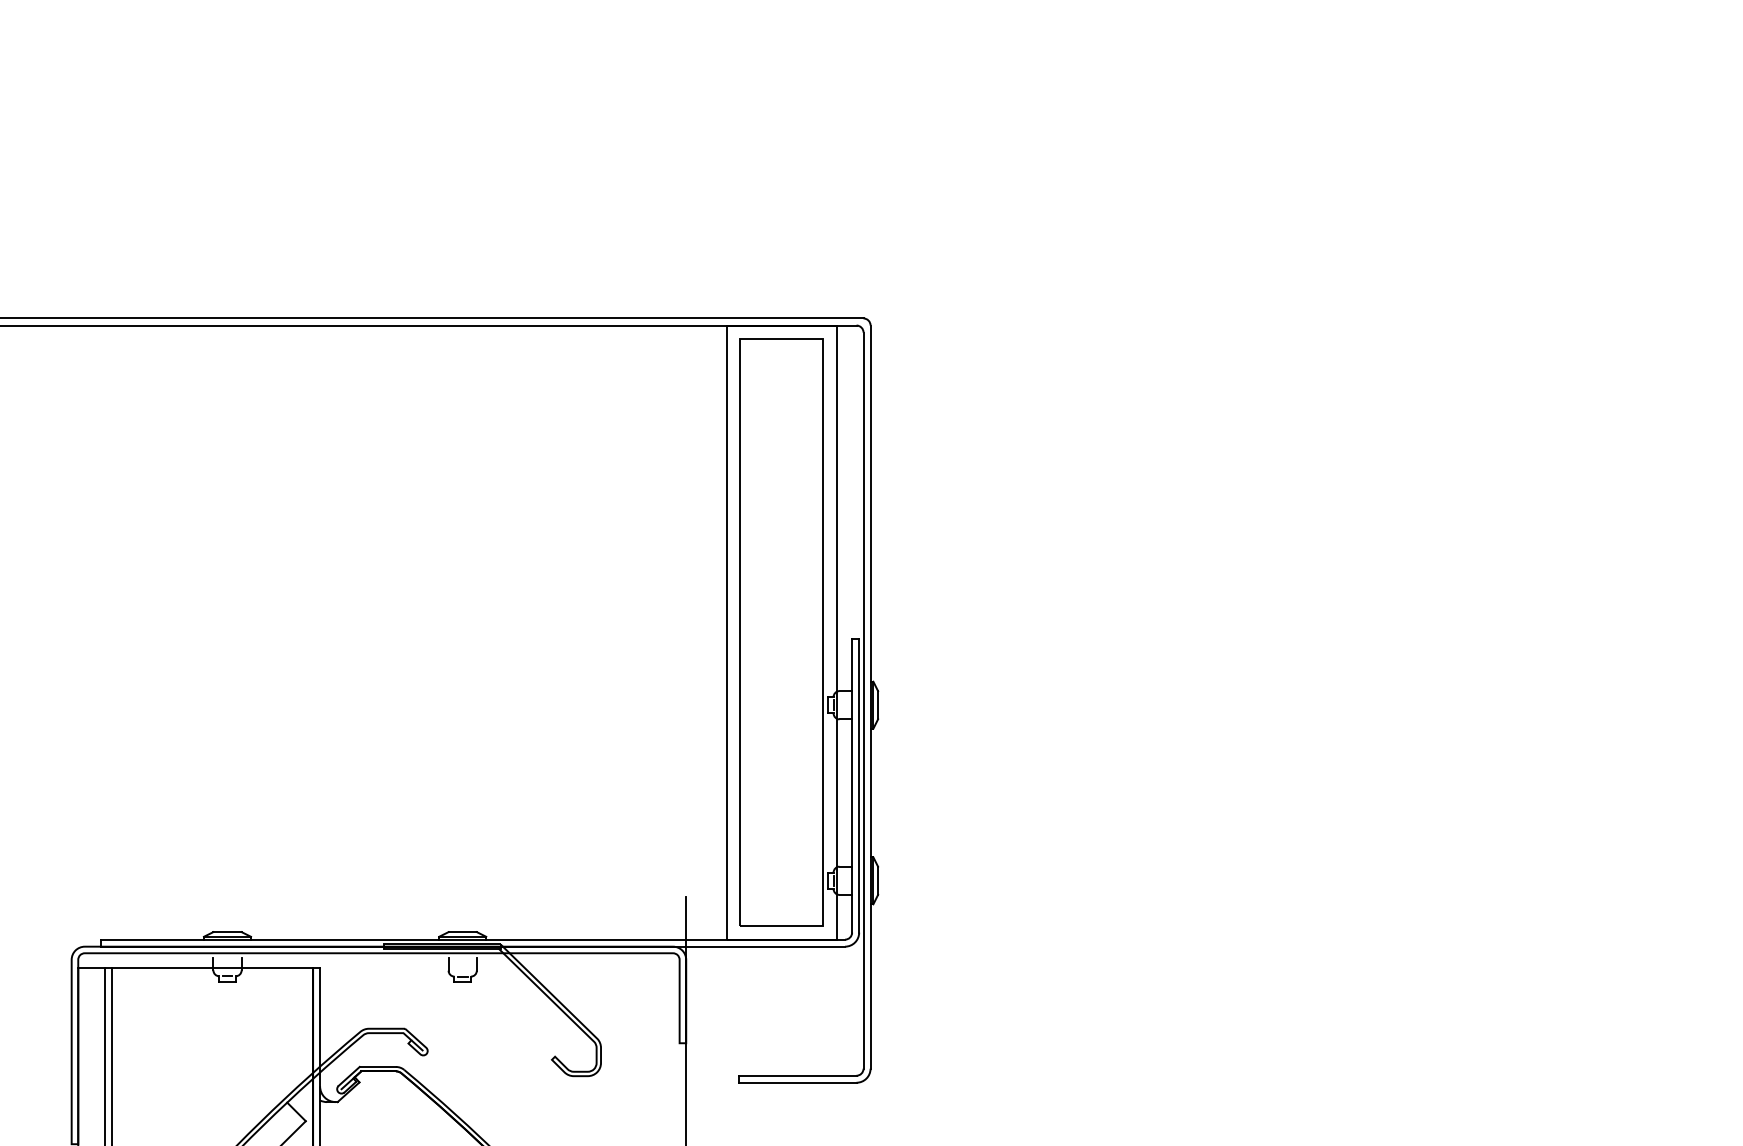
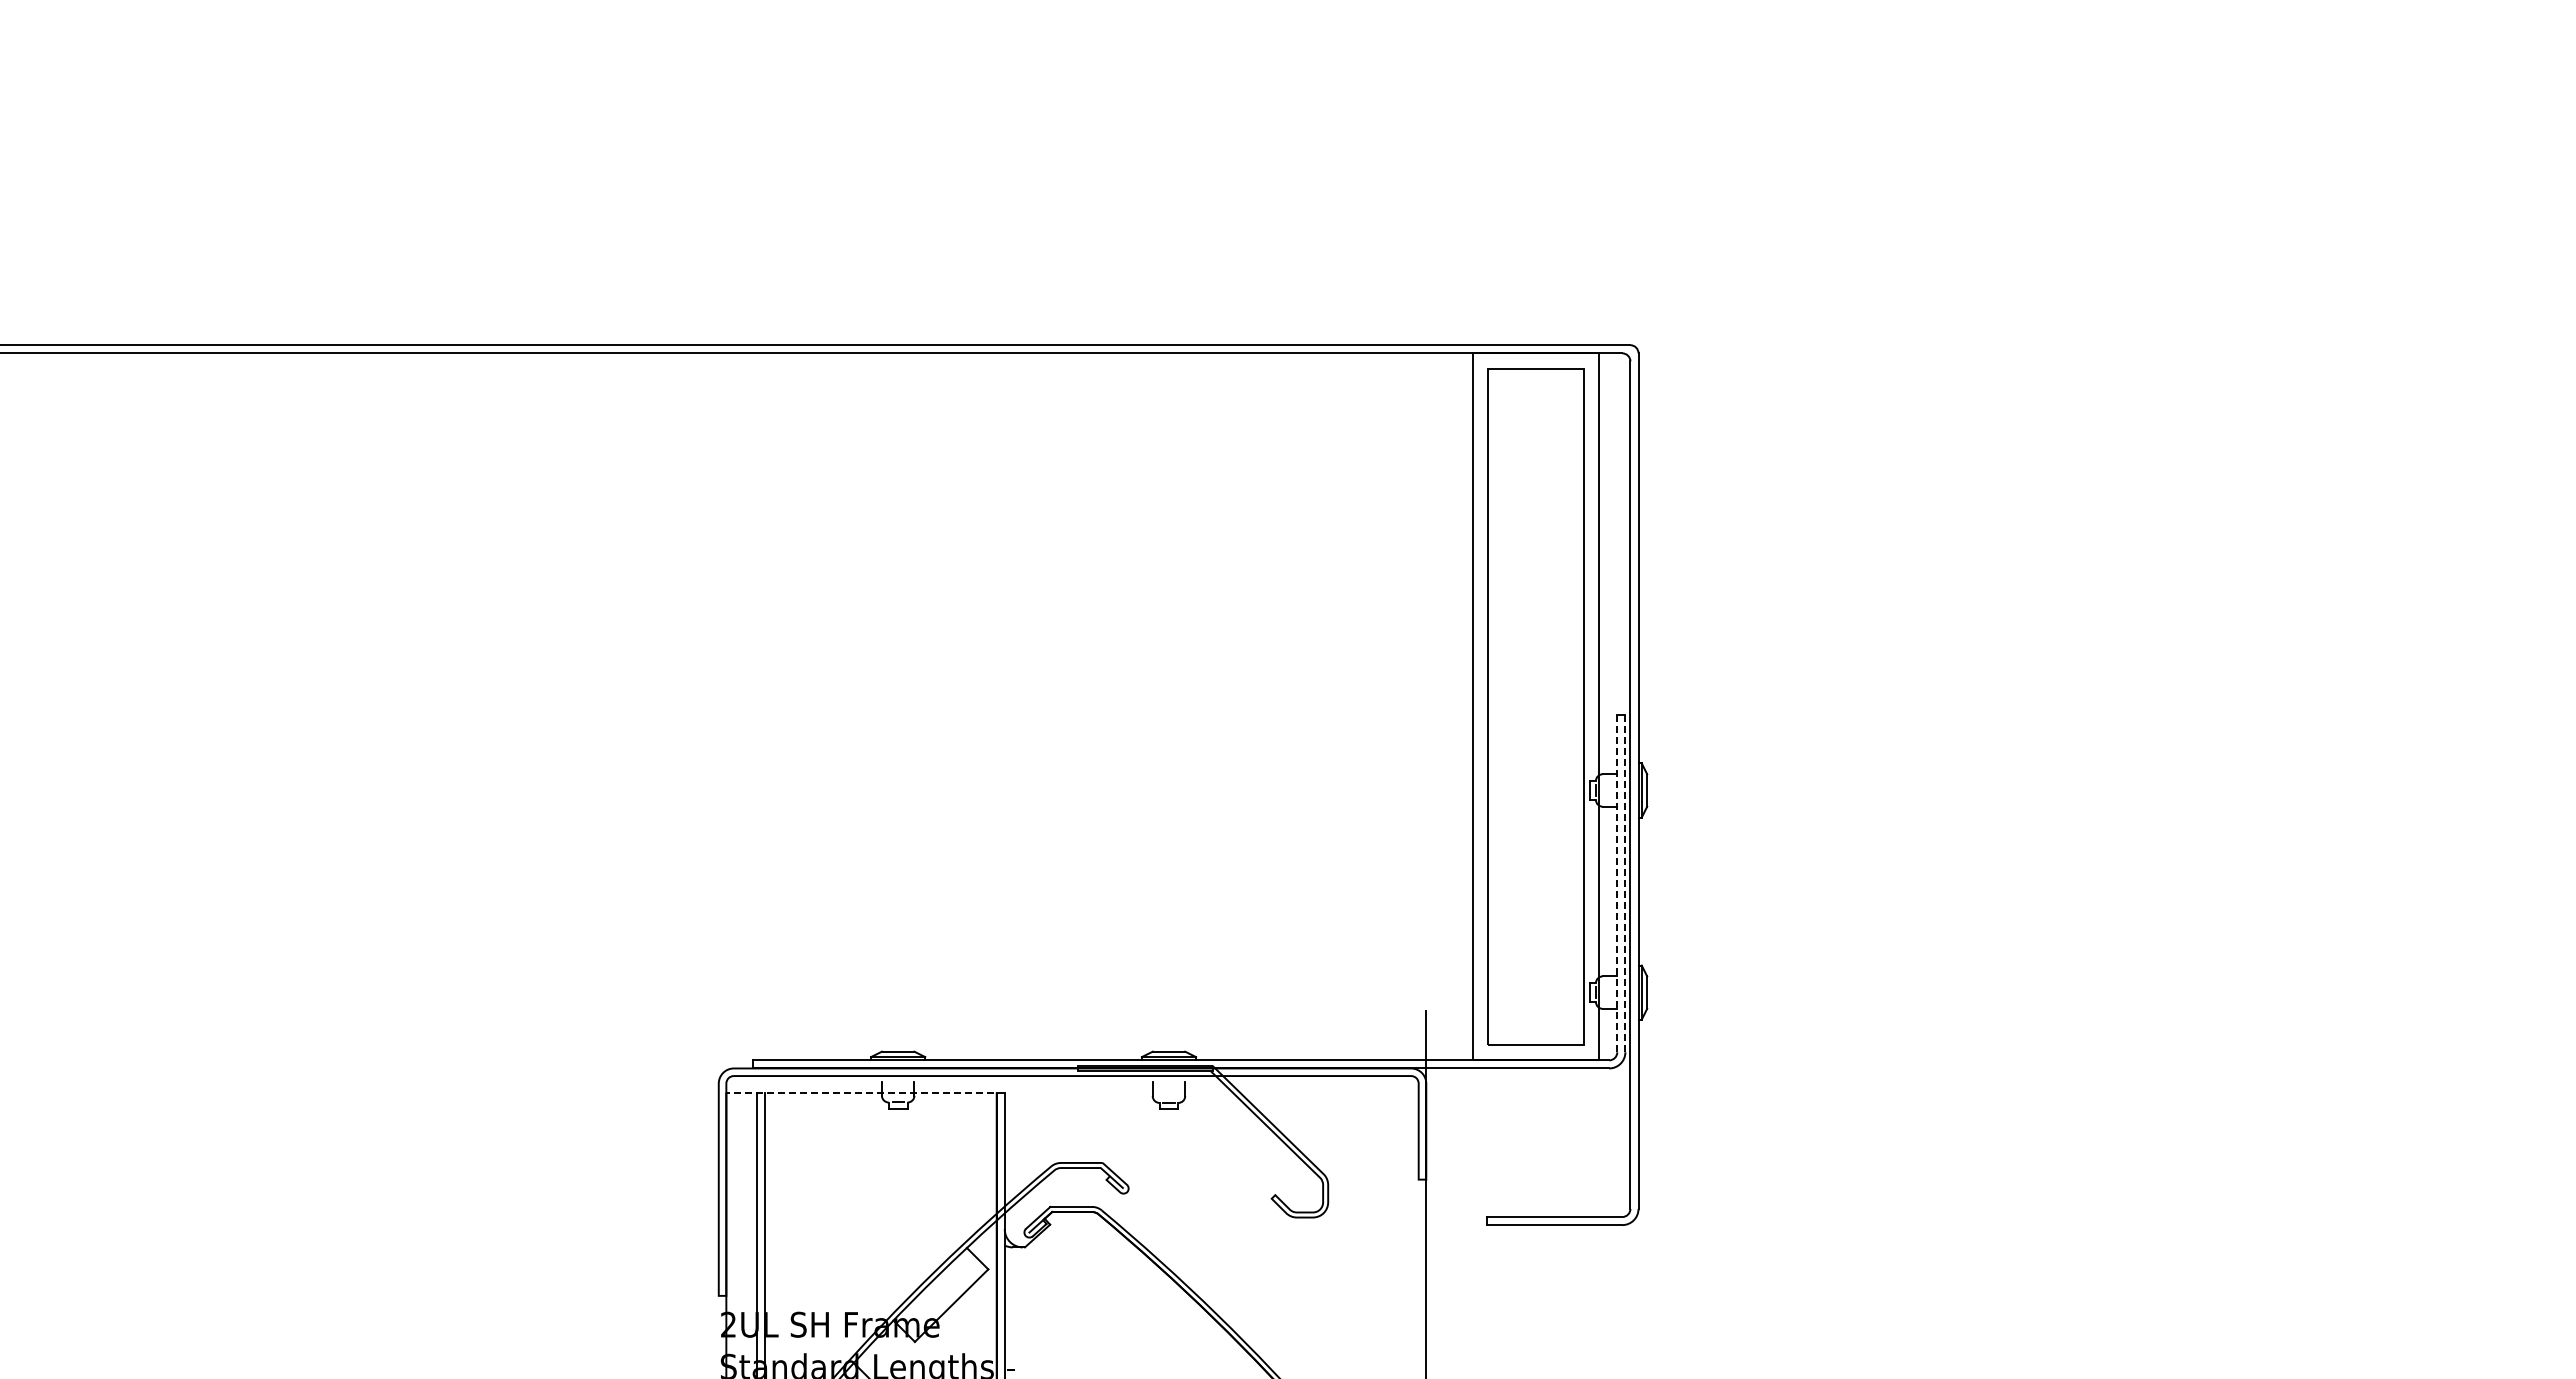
line: (852, 786) -> (1617, 883), solid -> dashed
line: (859, 786) -> (1625, 883), solid -> dashed
line: (199, 968) -> (865, 1093), solid -> dashed

